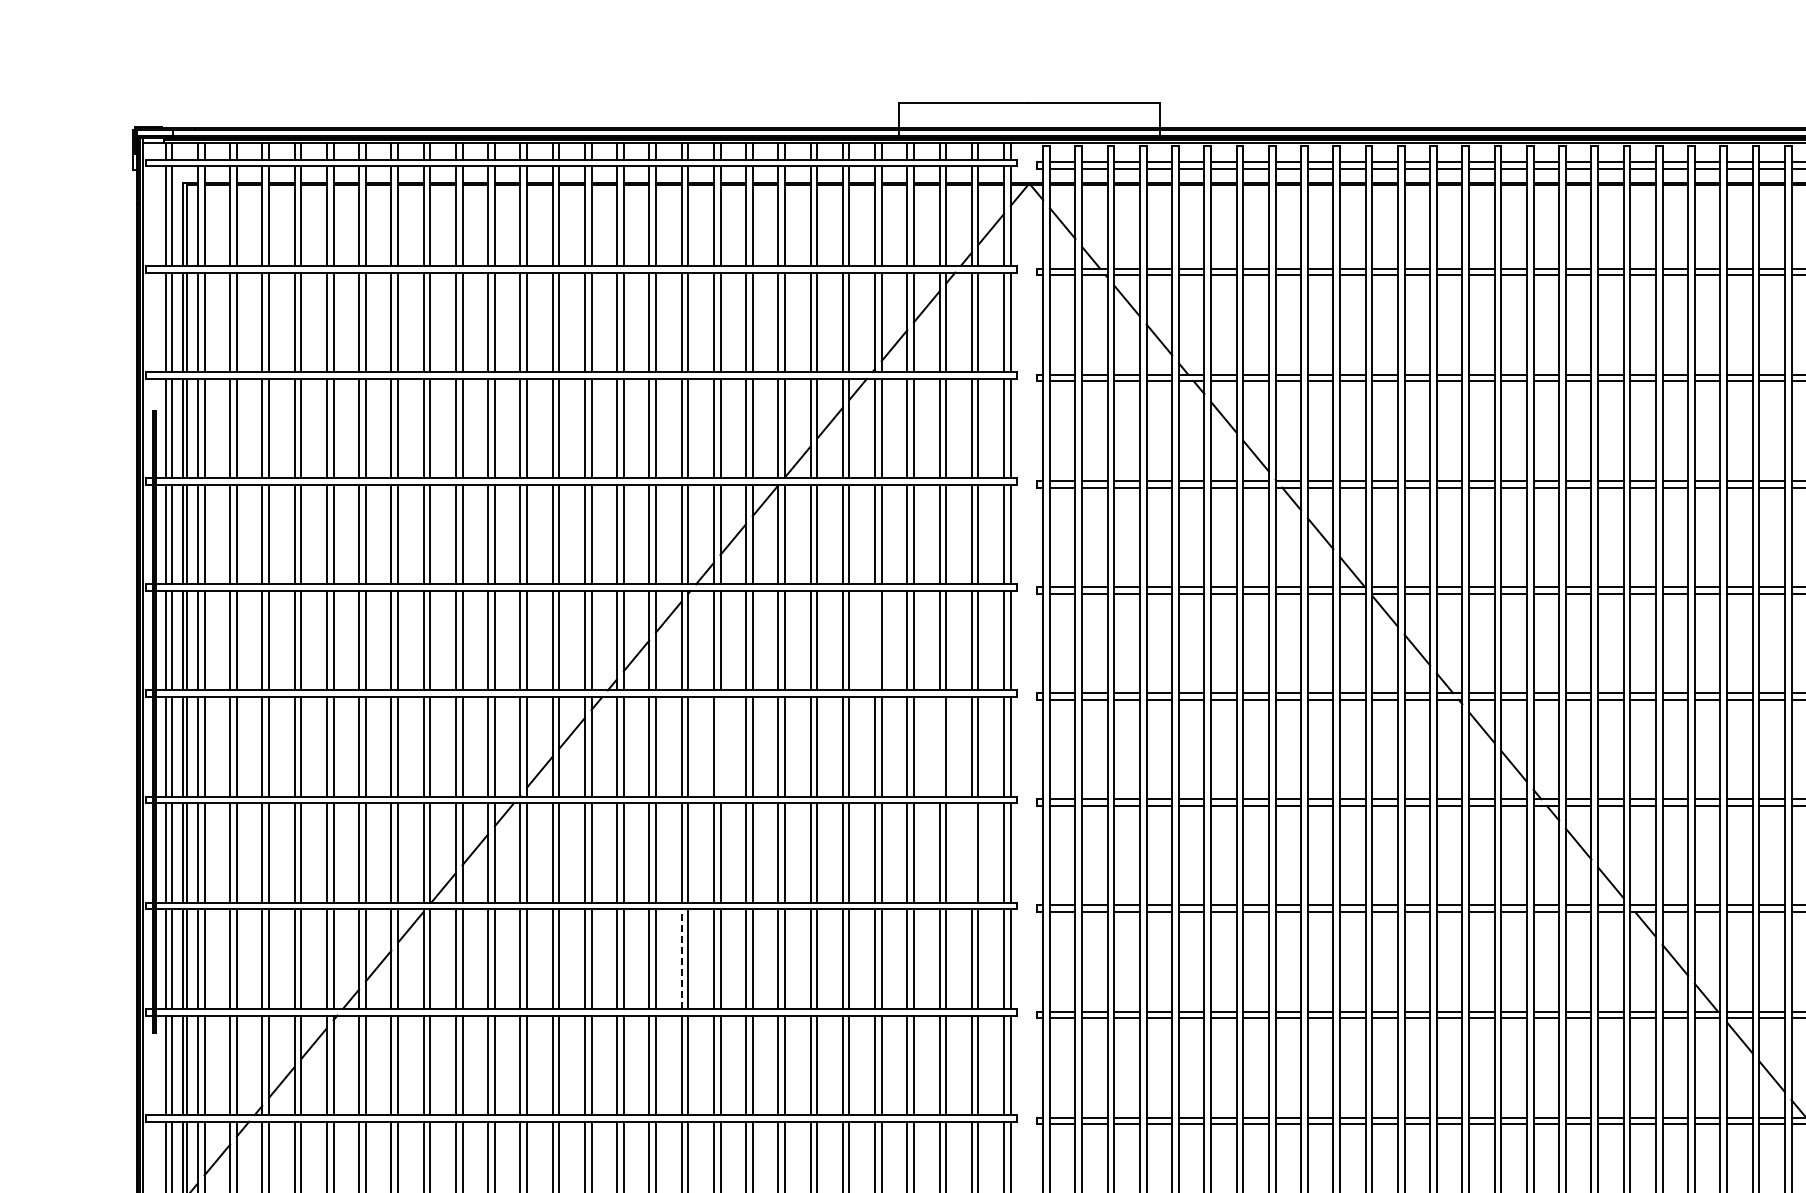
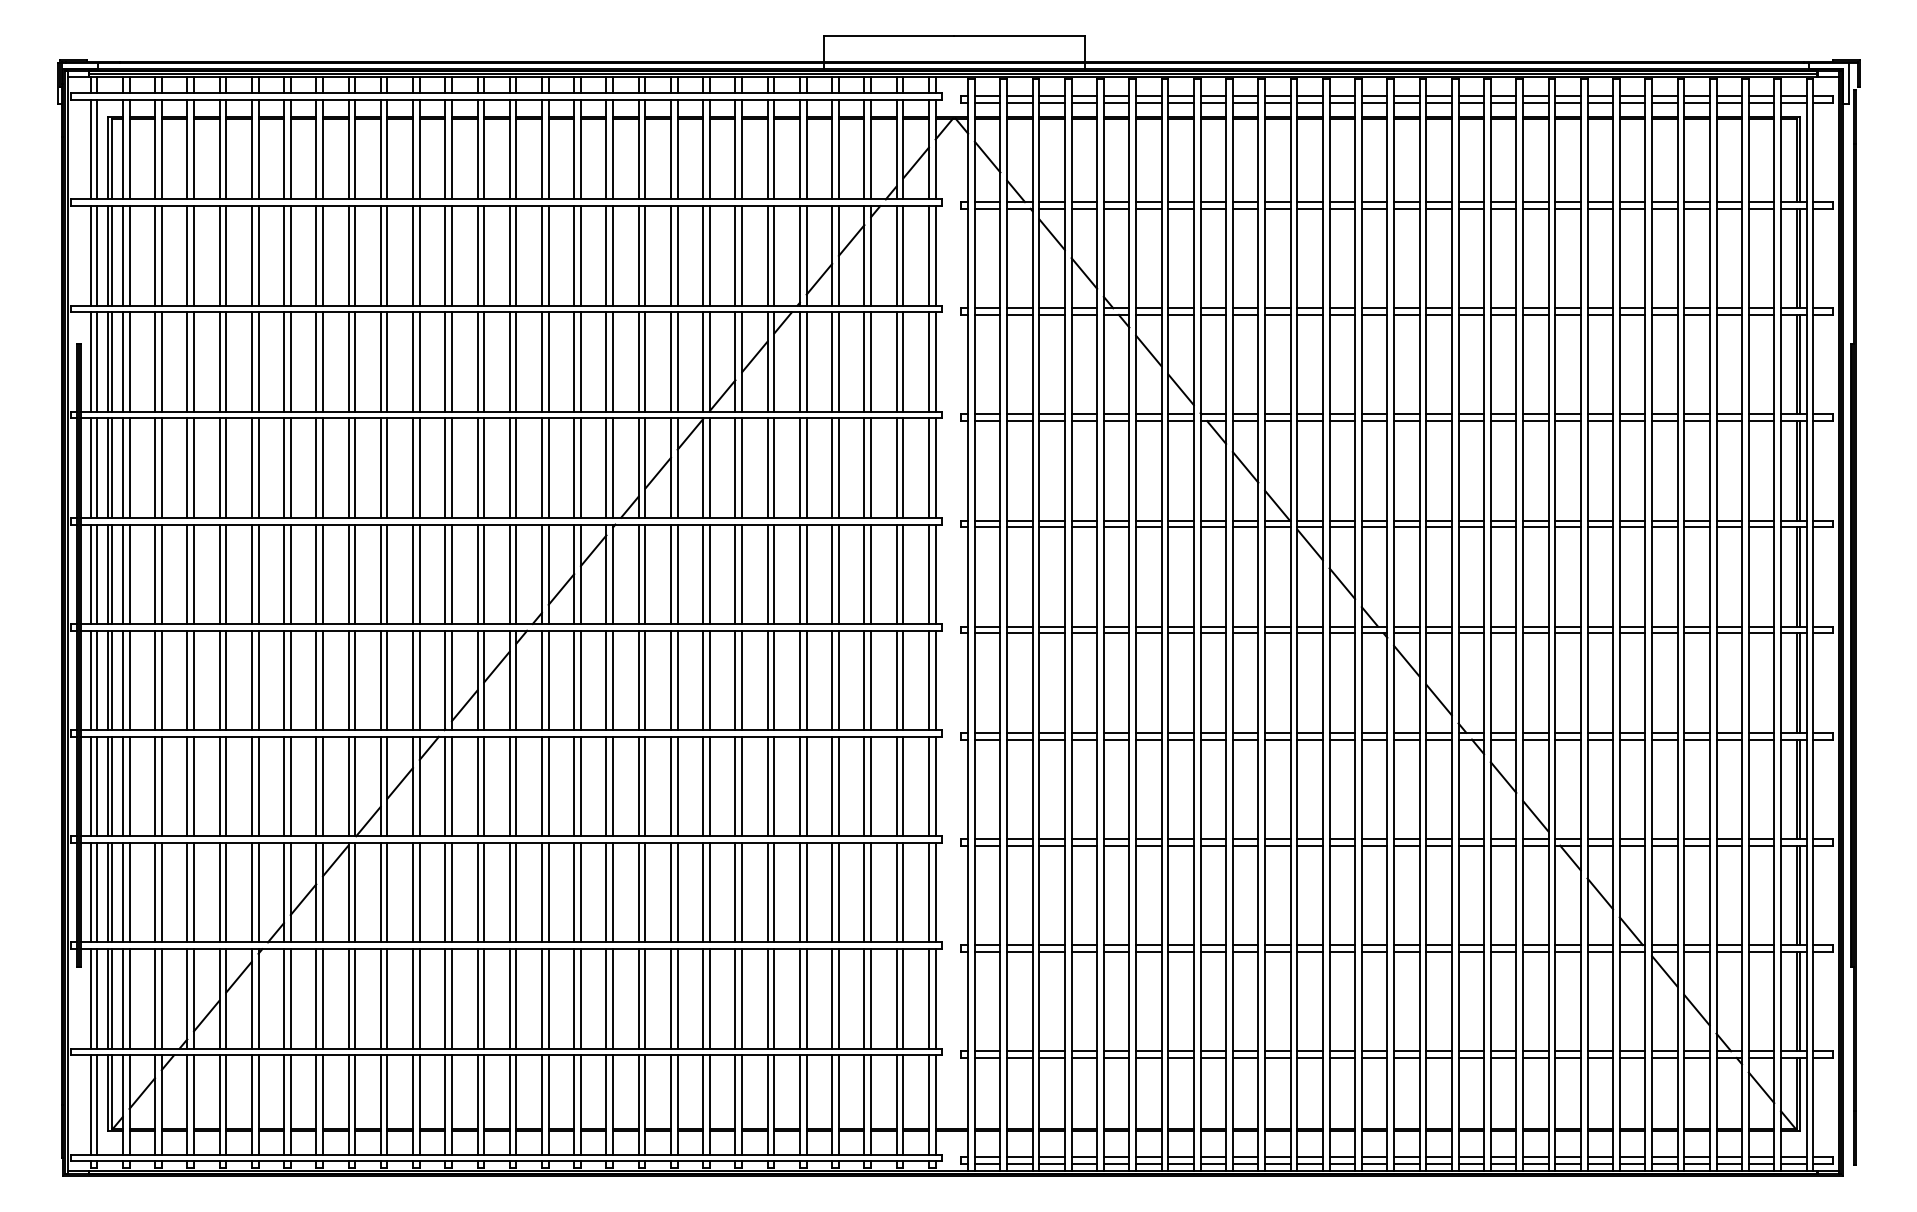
line: (874, 640) -> (799, 574), added
line: (720, 746) -> (645, 680), added
line: (939, 746) -> (864, 680), added
line: (971, 852) -> (896, 786), added
line: (681, 958) -> (606, 892), dashed -> solid

